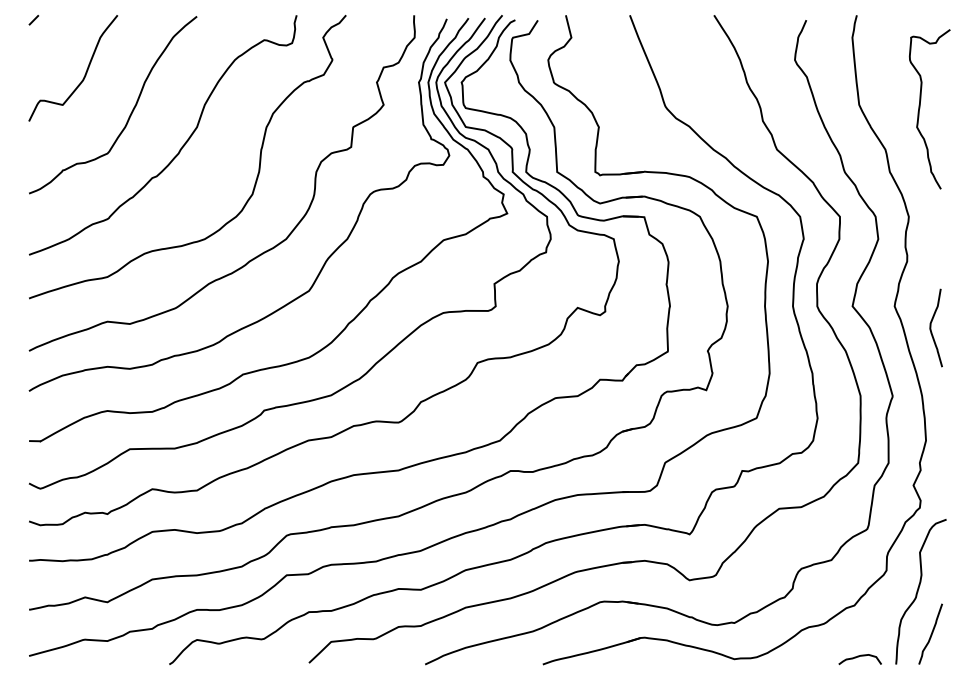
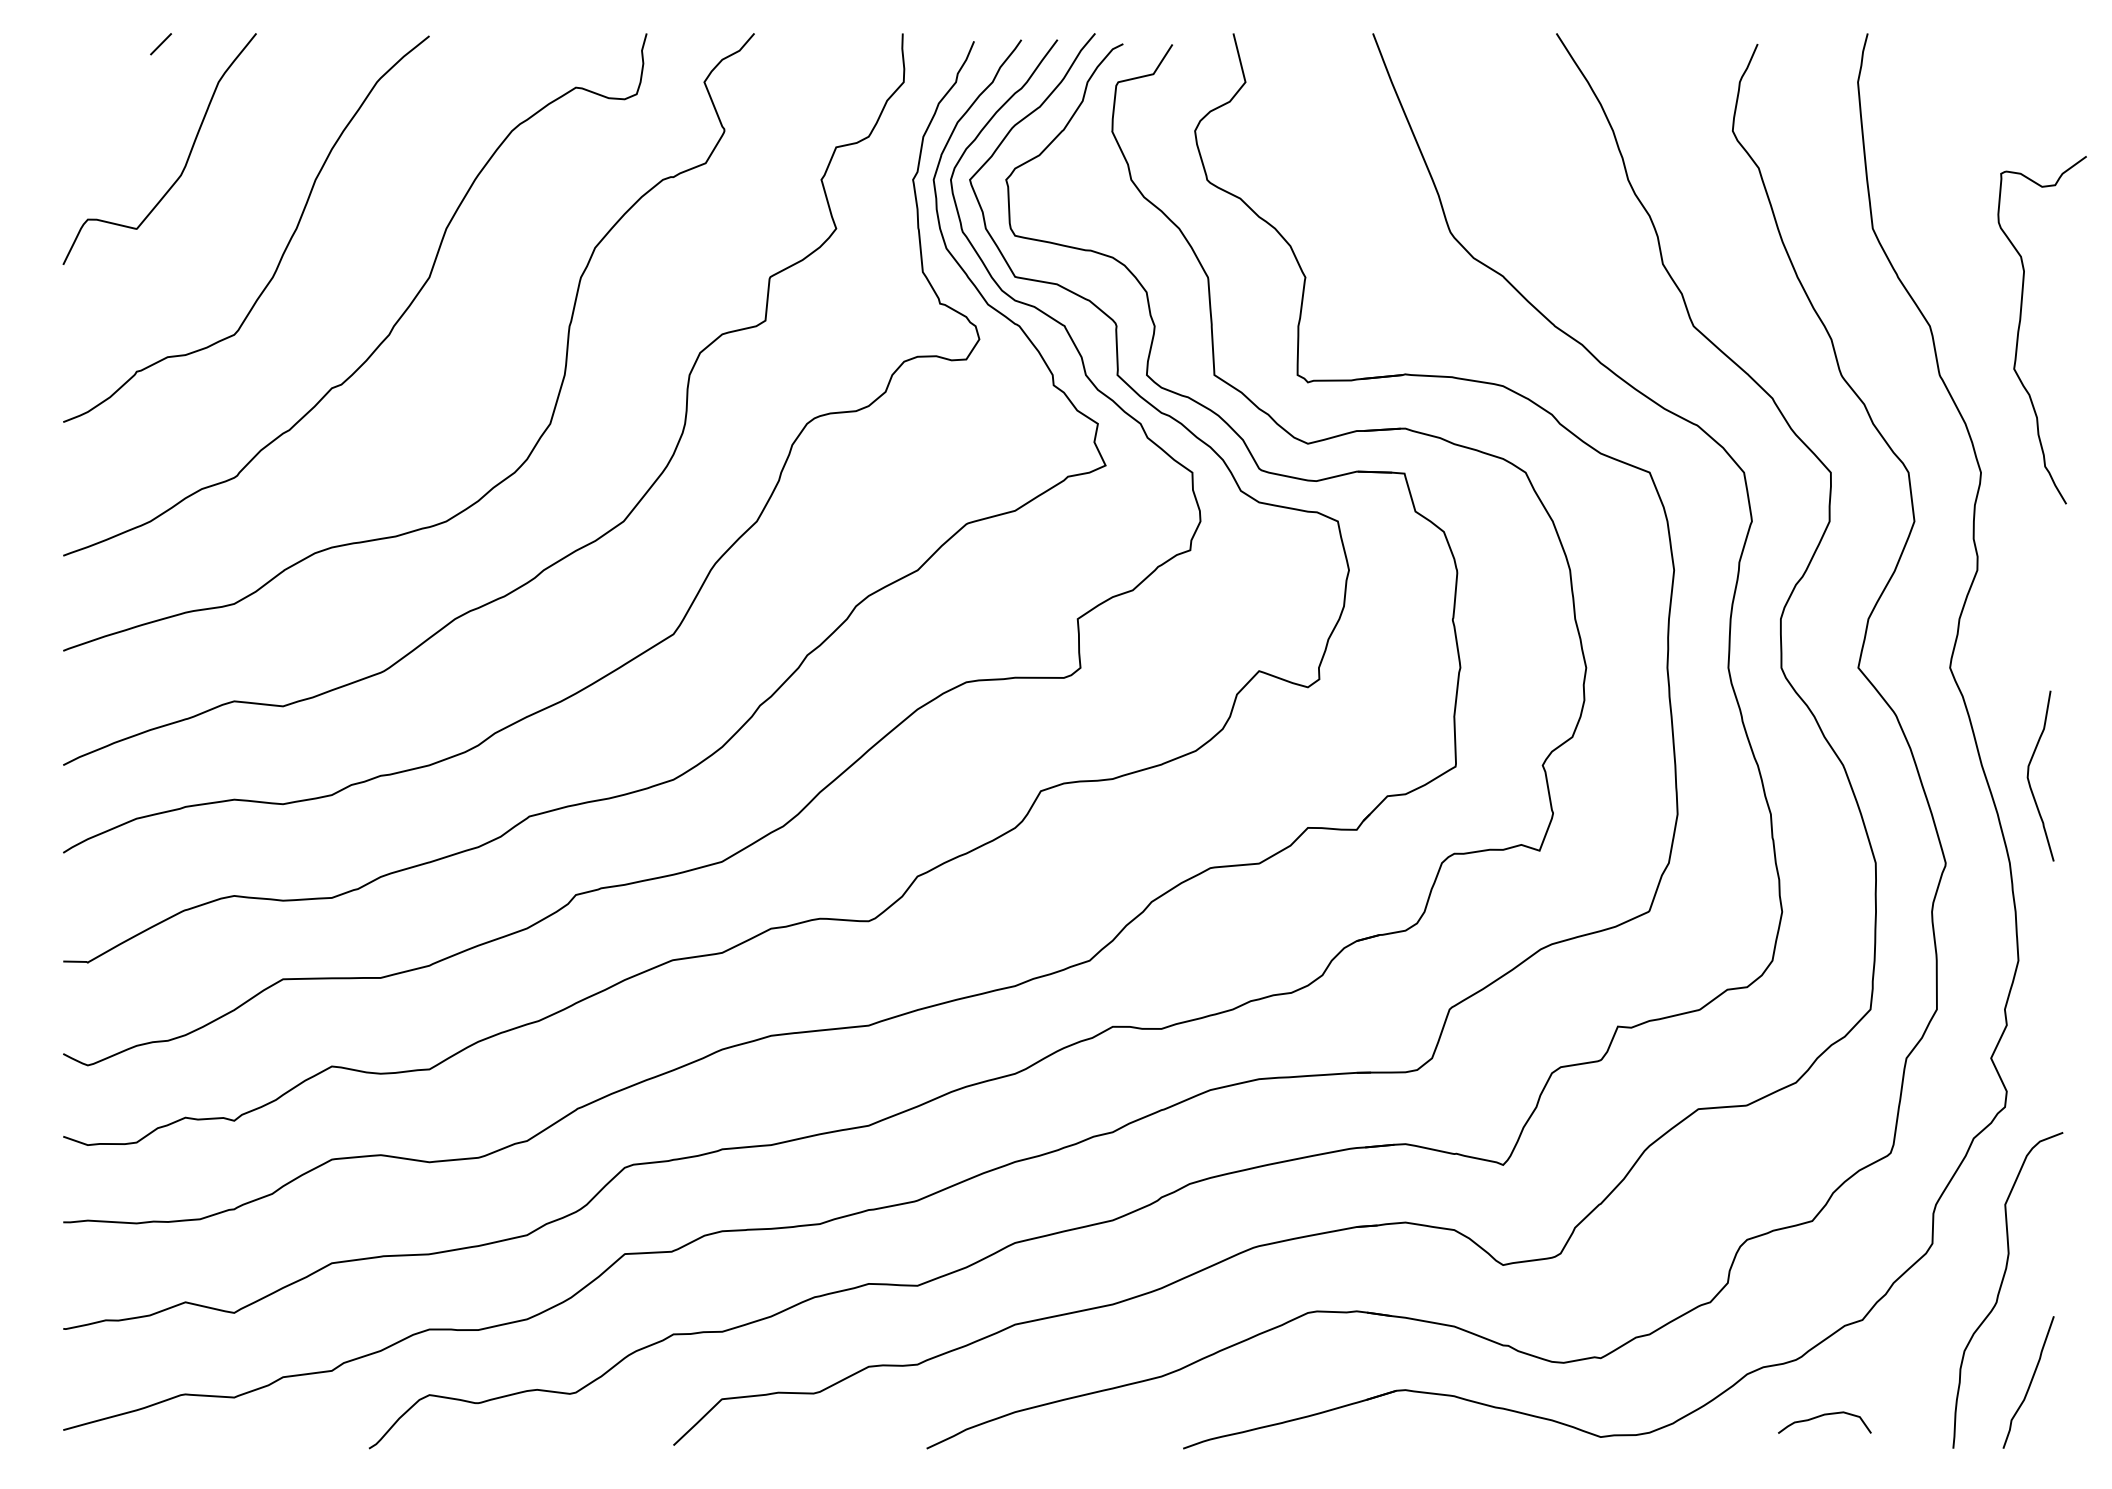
line: (33, 20) -> (160, 44), moved
curve: (920, 108) -> (2021, 328), moved
curve: (931, 327) -> (2030, 775), moved
curve: (858, 657) -> (1821, 1418), moved

